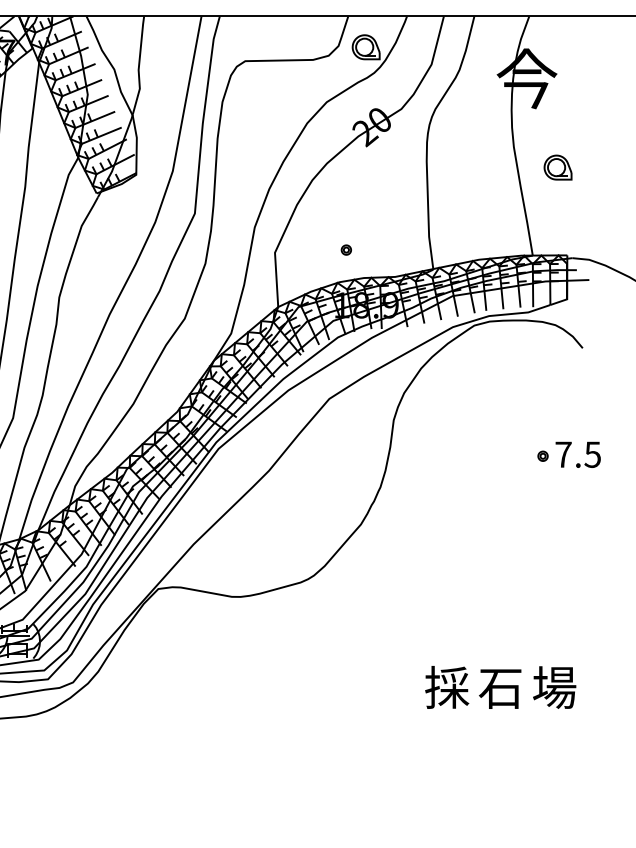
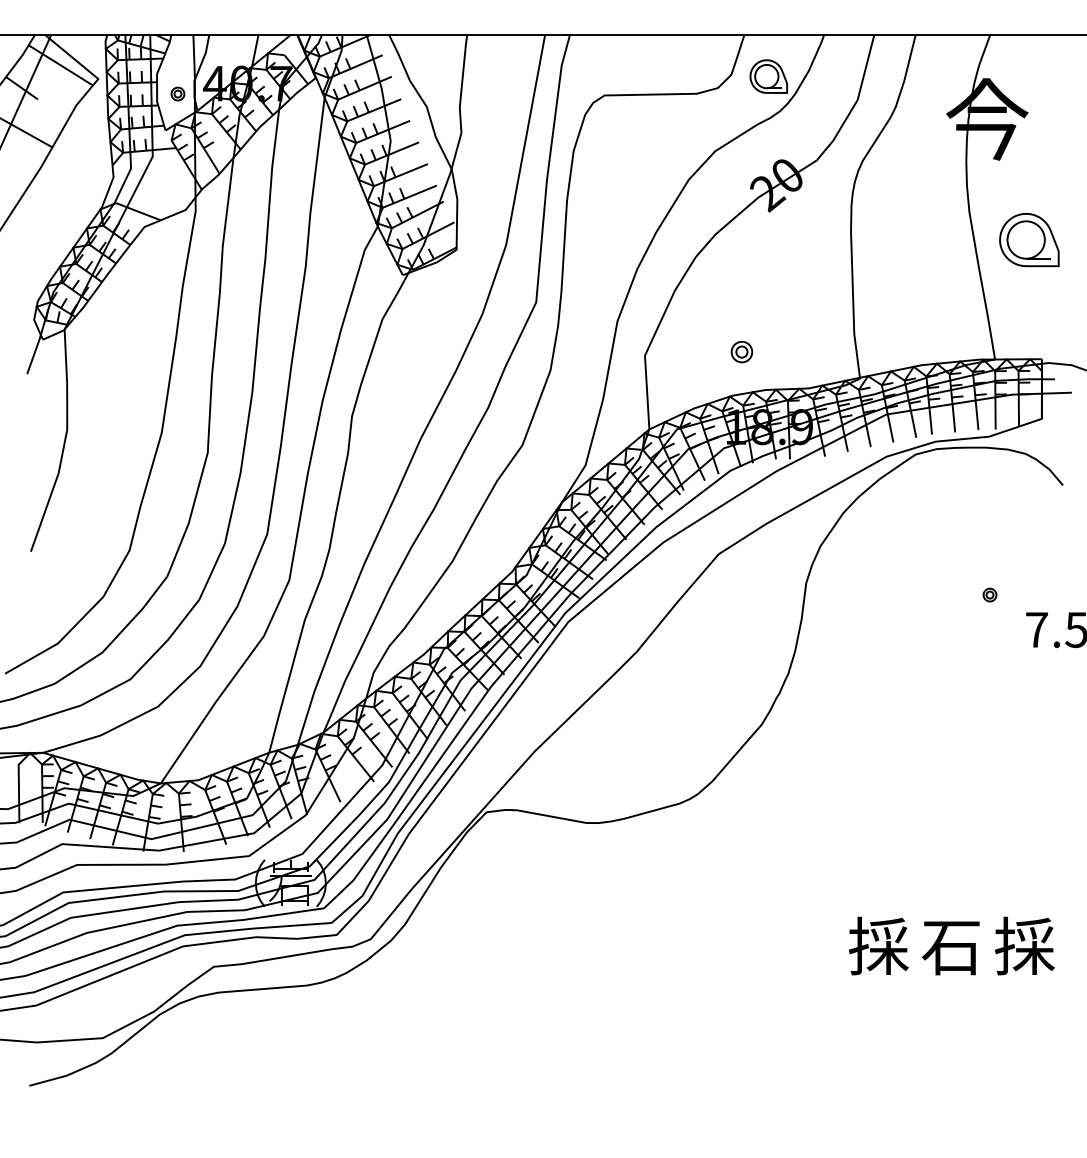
part: (558, 167) -> (1029, 239), size x1.6
part: (346, 249) -> (741, 351), size x1.6
part: (542, 455) -> (989, 594), moved
text: (554, 687) -> (1024, 945), 場 -> 採

